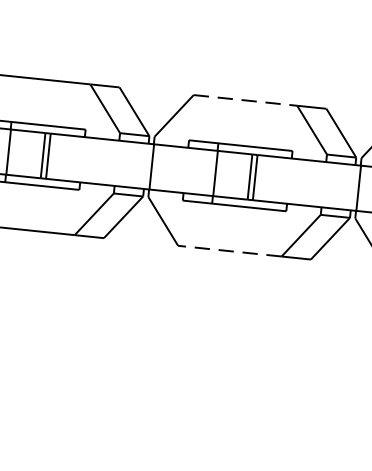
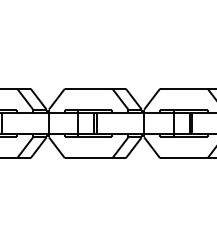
line: (245, 99) -> (88, 88), dashed -> solid
line: (229, 251) -> (88, 158), dashed -> solid

